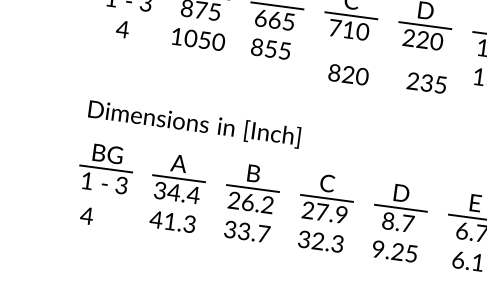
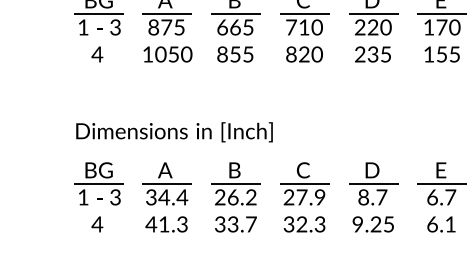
text: (348, 74) -> (304, 54), moved
text: (426, 83) -> (372, 54), moved
text: (86, 216) -> (97, 224), moved

